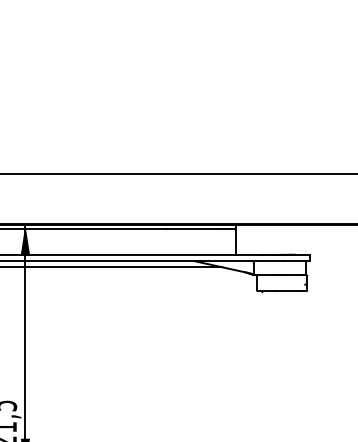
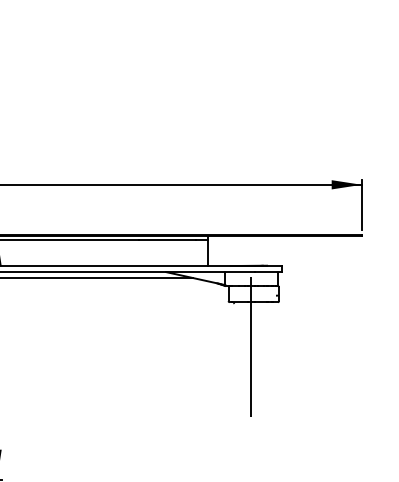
line: (279, 335) -> (251, 346), added

